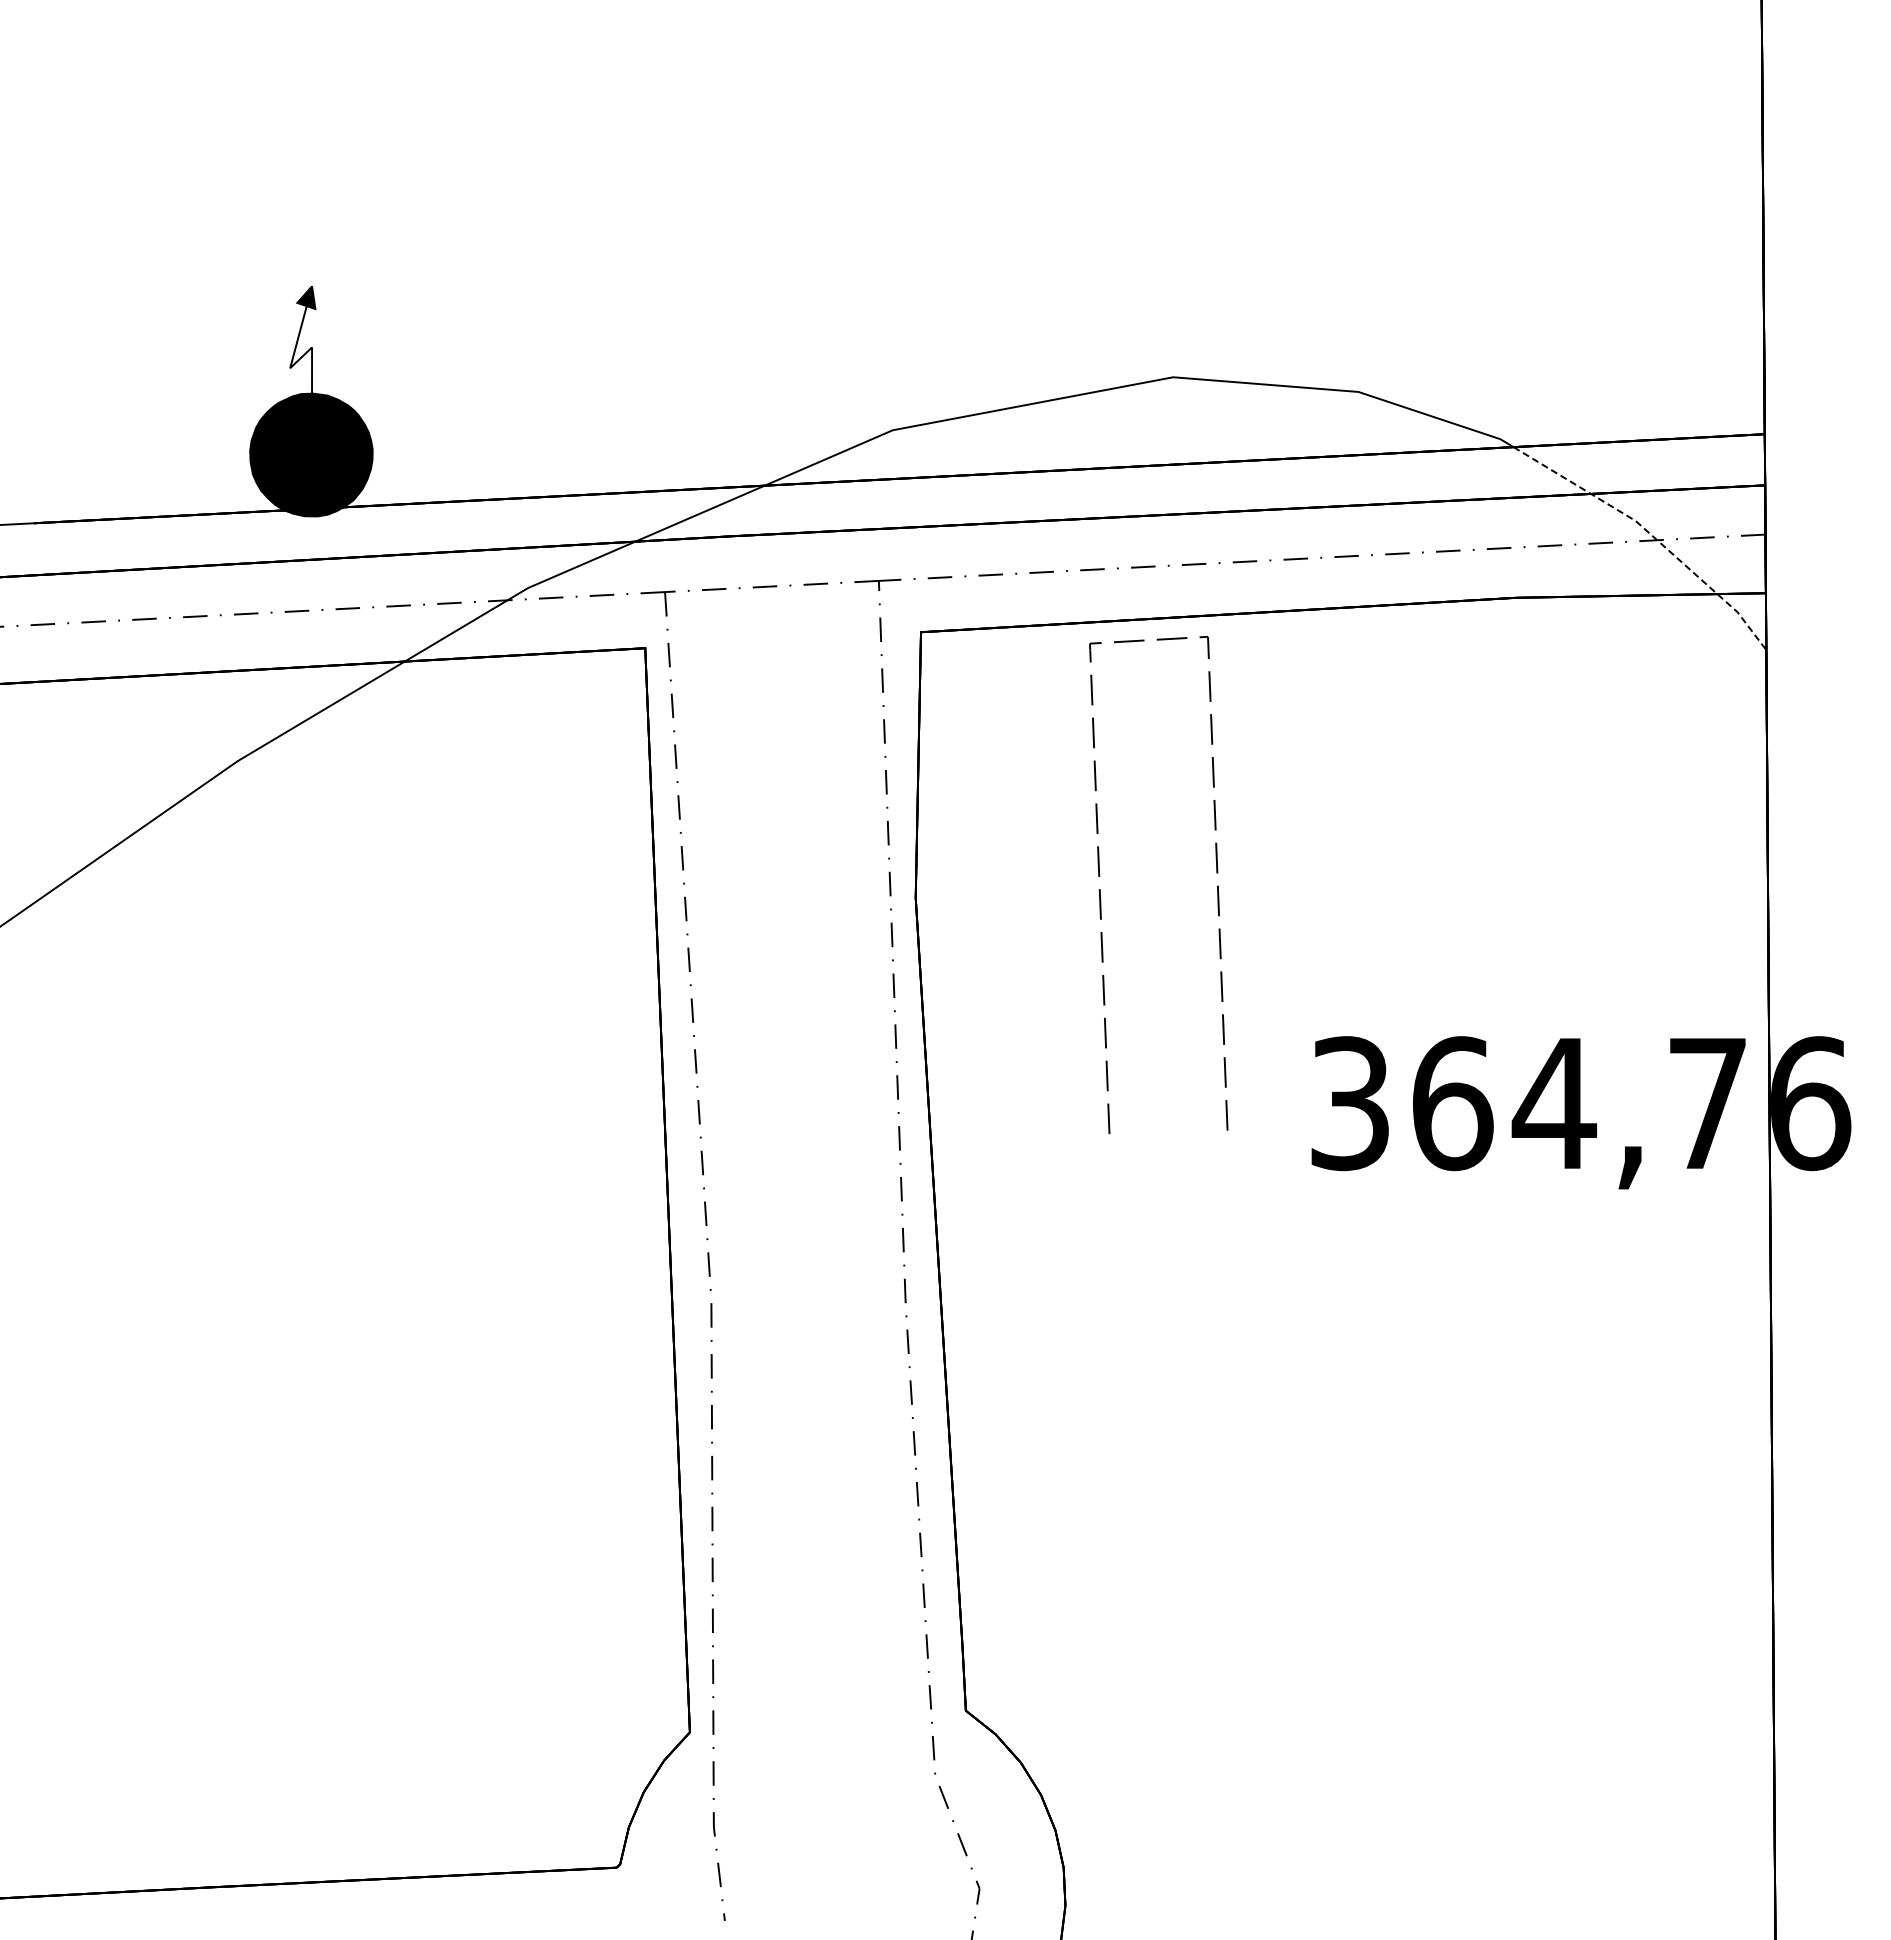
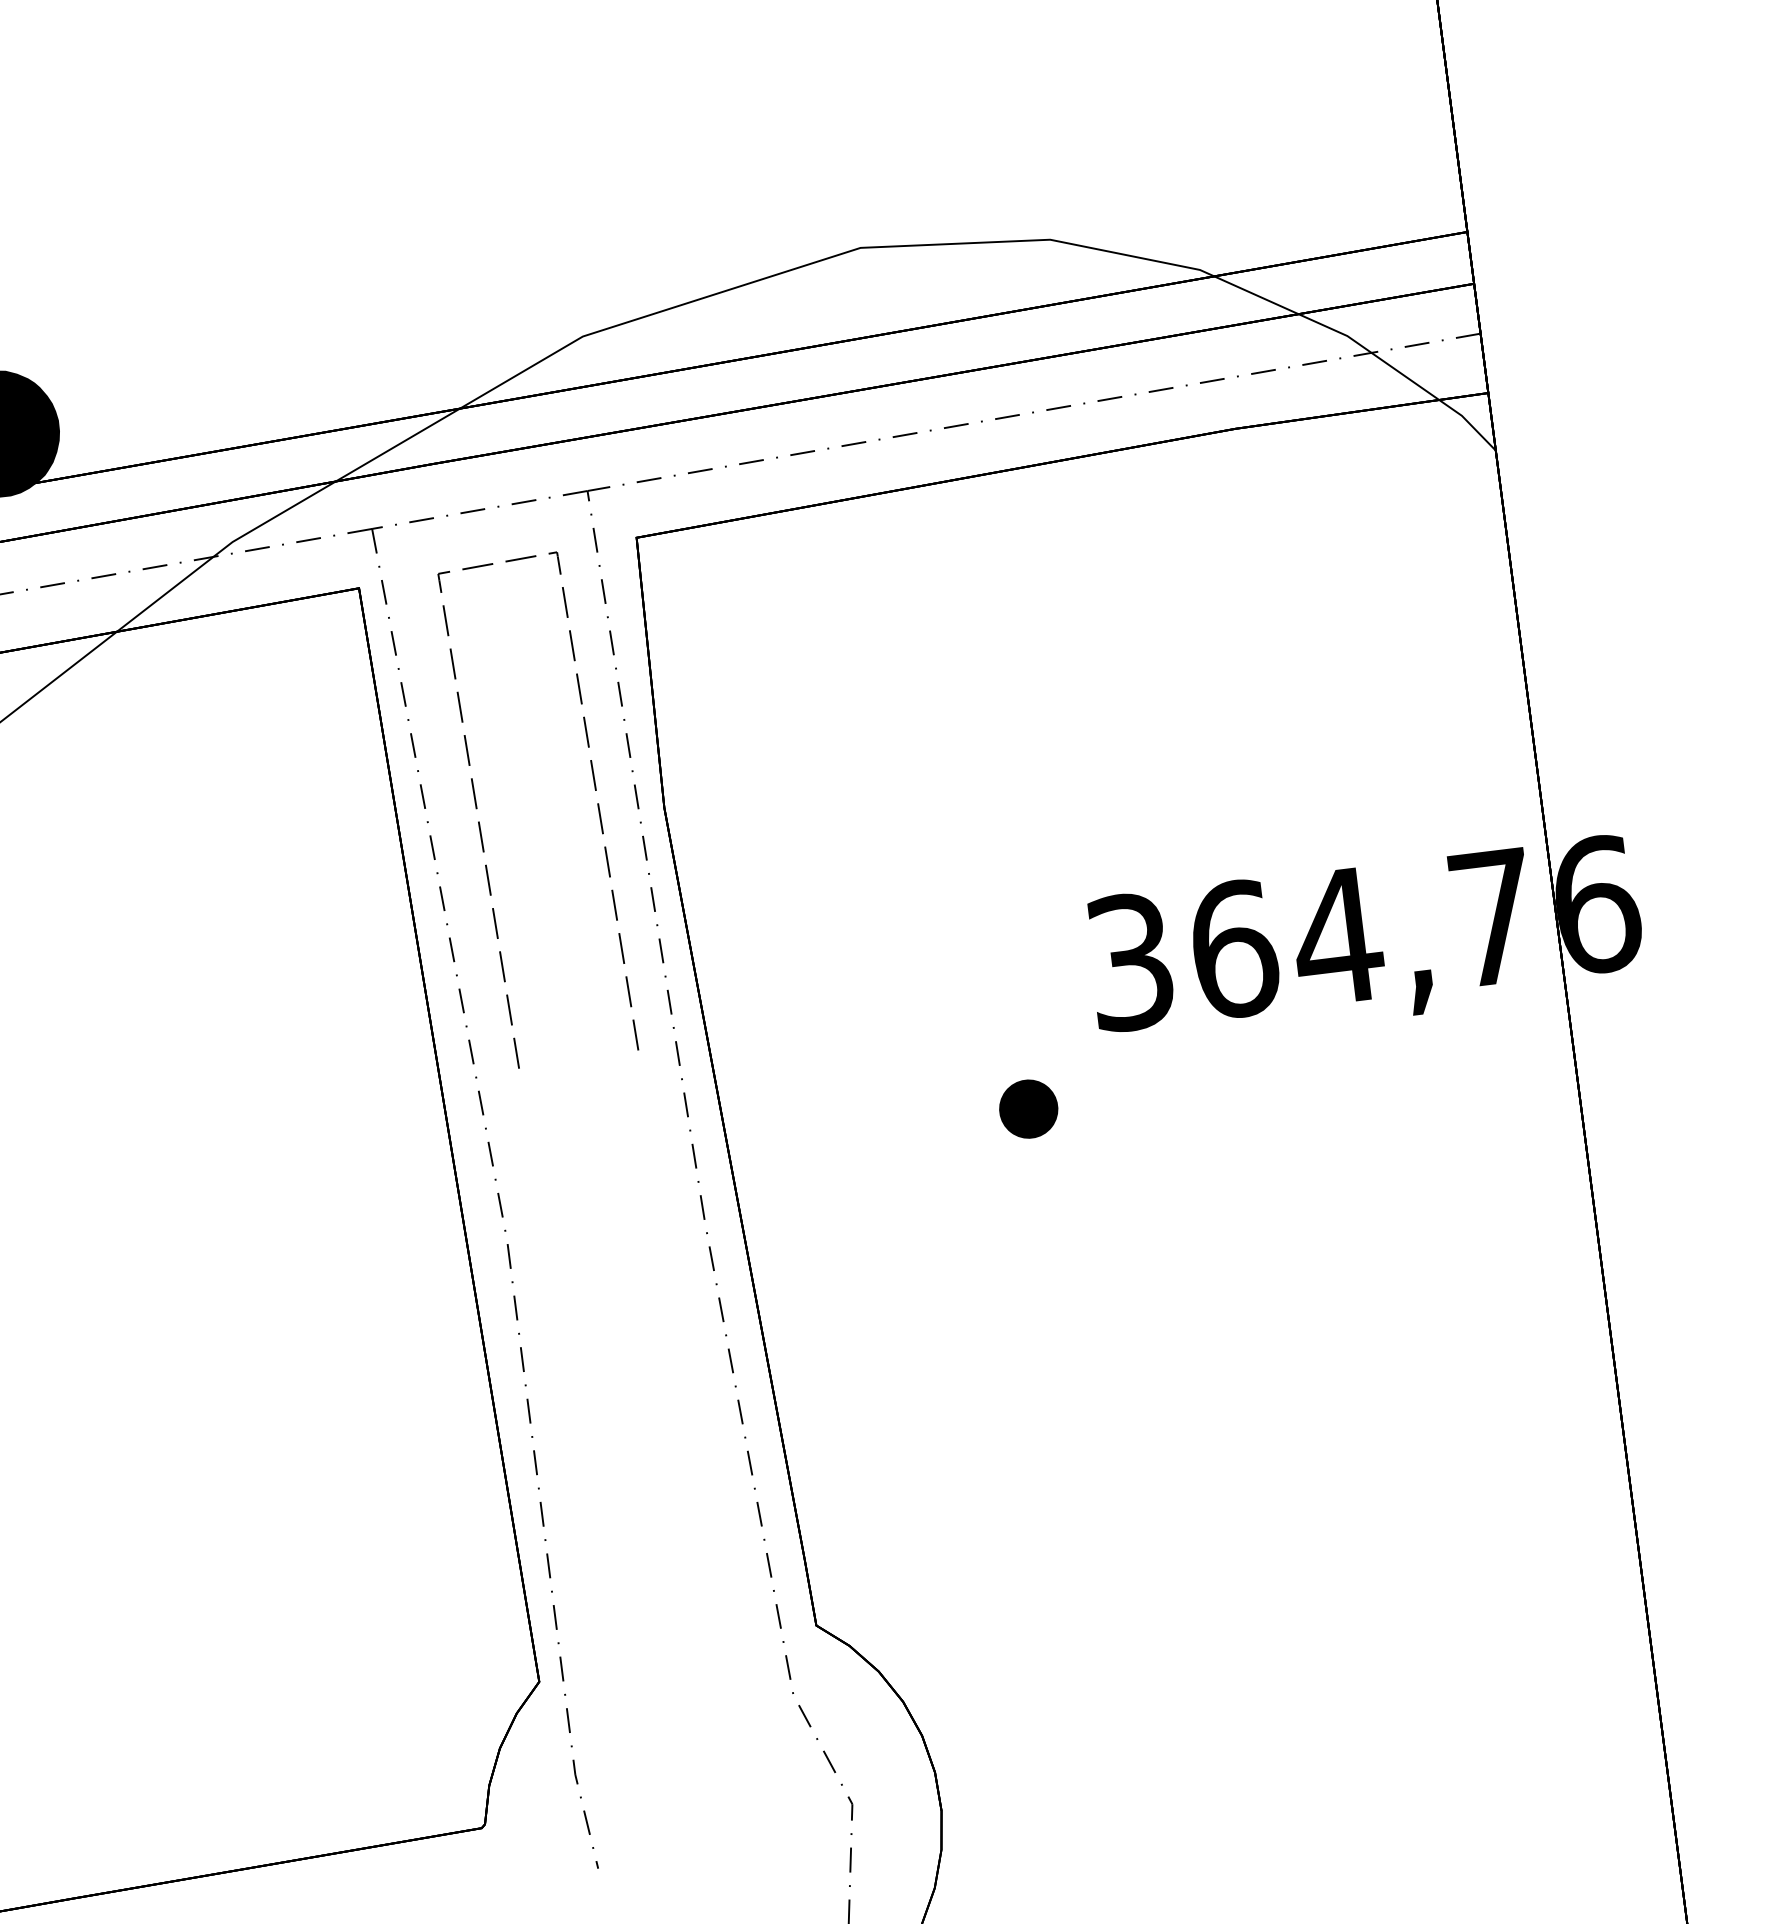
line: (1651, 535) -> (1365, 348), dashed -> solid
curve: (1100, 889) -> (479, 821), moved
part: (1233, 1234) -> (1028, 1109), added

